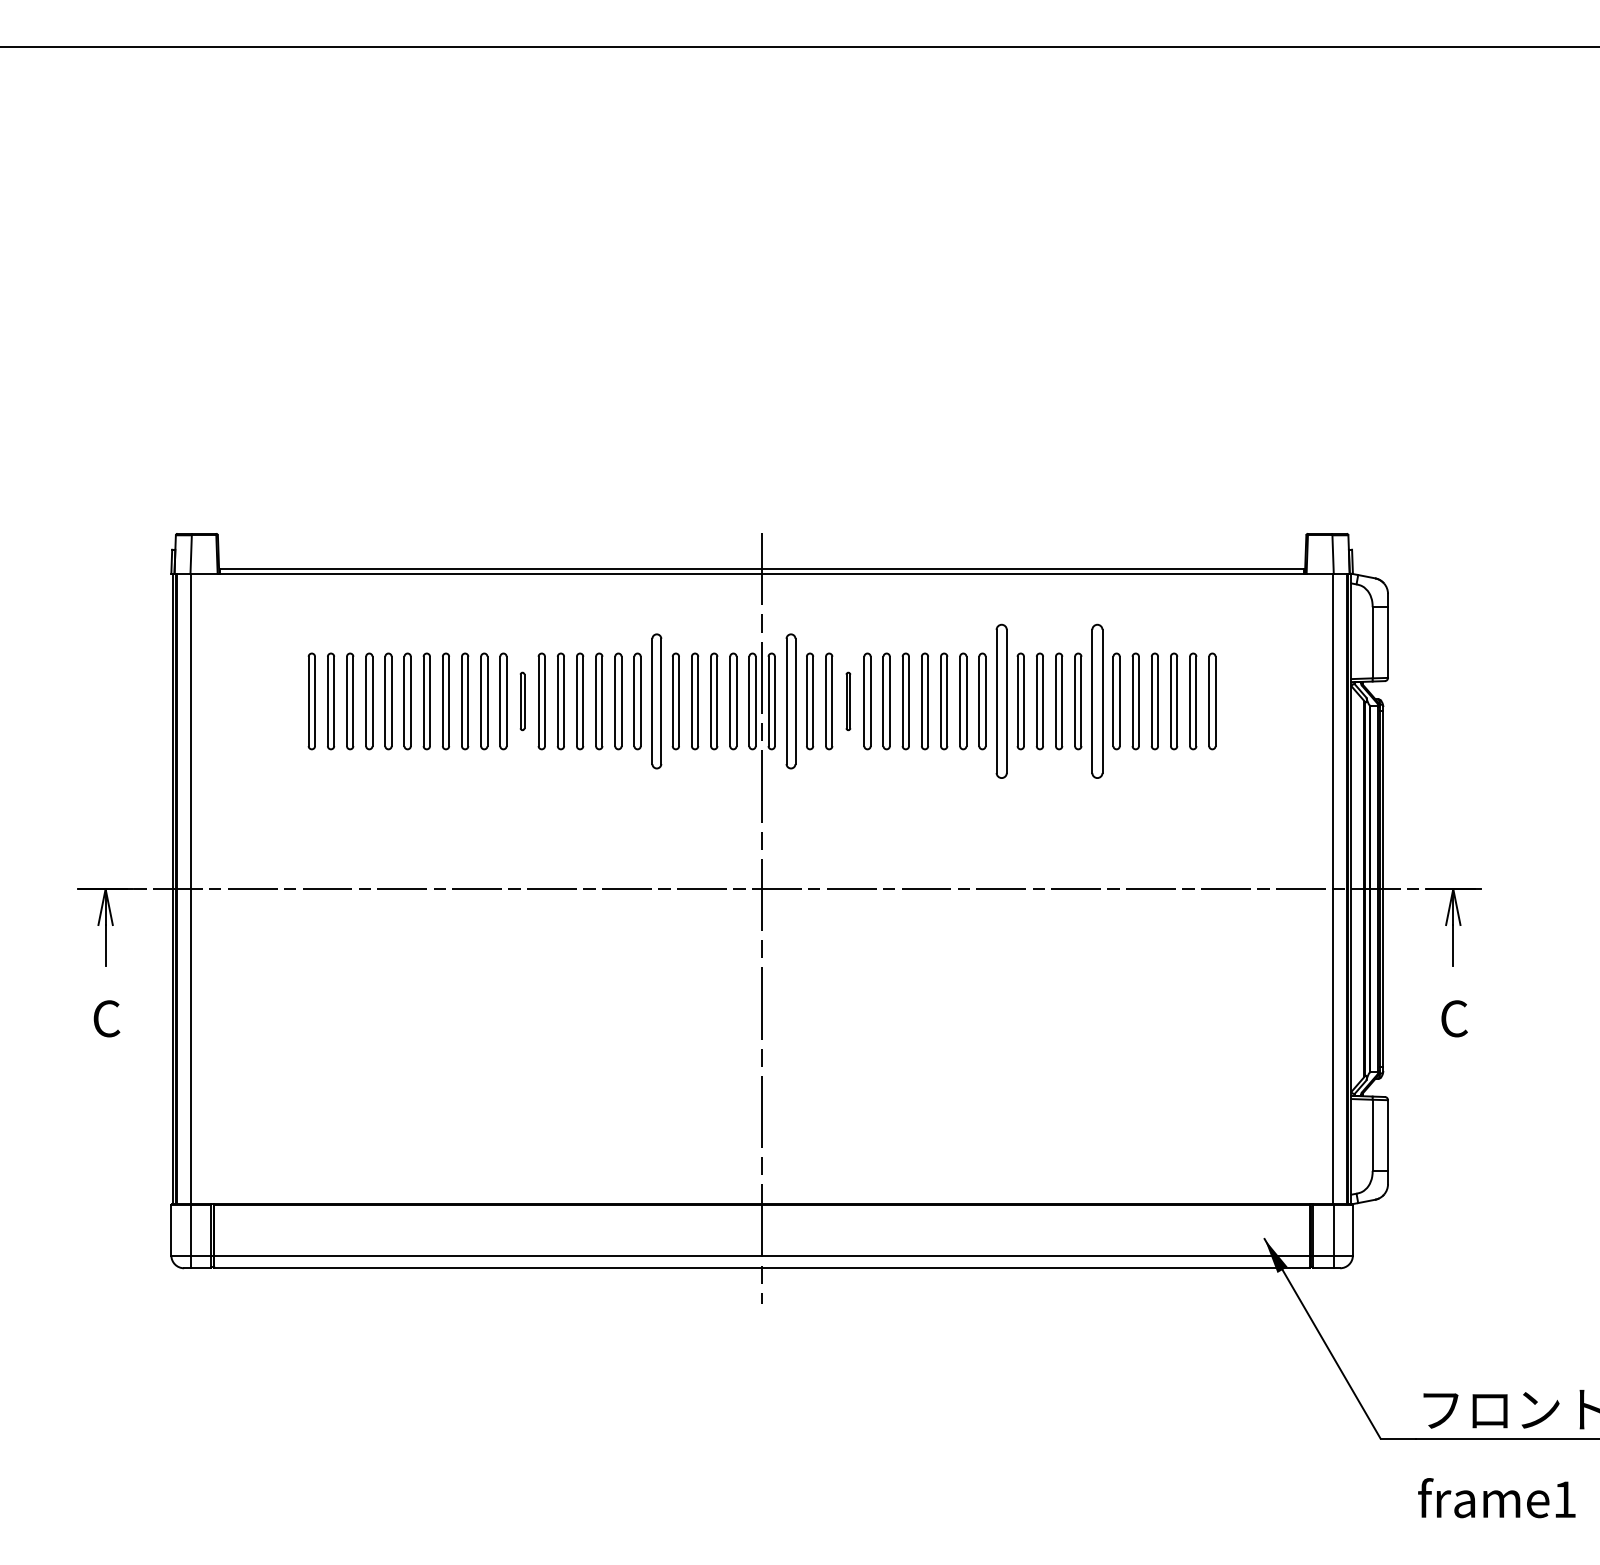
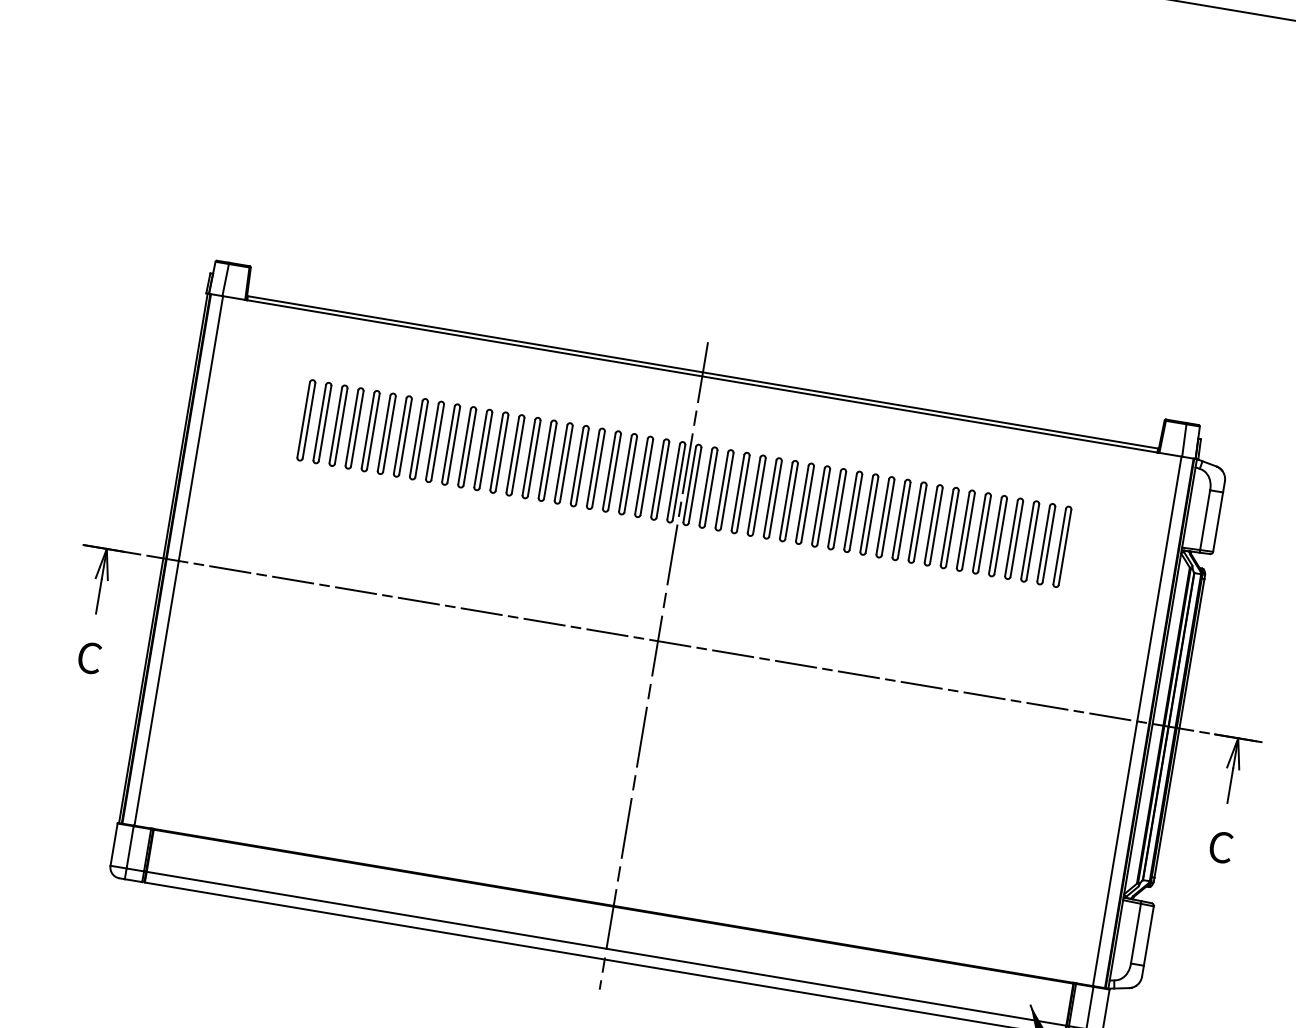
part: (522, 701) -> (483, 450), size x1.67
part: (656, 701) -> (595, 468), size x0.71
part: (790, 701) -> (708, 487), size x0.71
part: (848, 701) -> (756, 495), size x1.67
part: (1001, 701) -> (885, 517), size x0.62
part: (1097, 701) -> (965, 530), size x0.62

